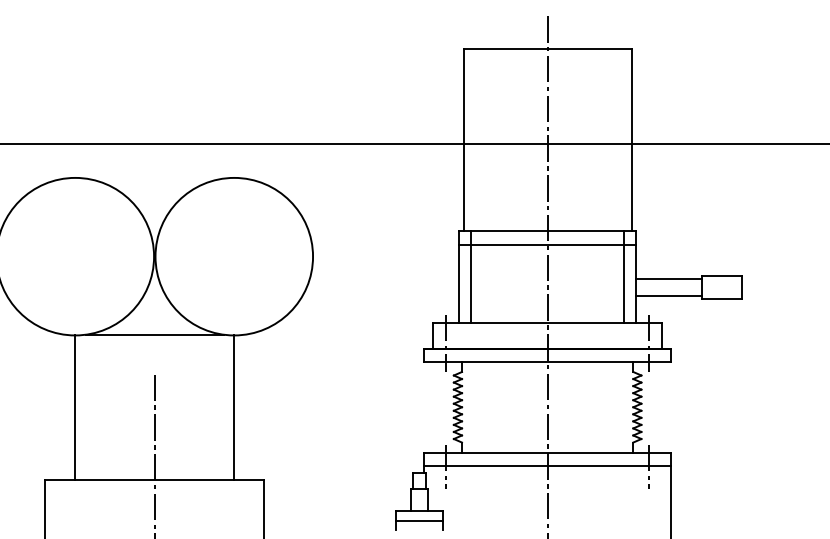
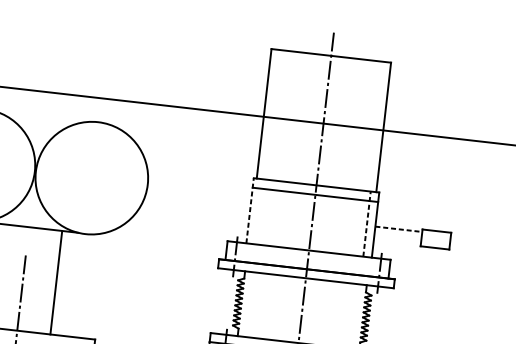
line: (459, 276) -> (250, 210), solid -> dashed
line: (471, 276) -> (258, 211), removed
line: (623, 276) -> (366, 223), solid -> dashed
line: (669, 279) -> (399, 229), solid -> dashed
line: (668, 295) -> (397, 240), removed
line: (234, 407) -> (56, 282), moved

